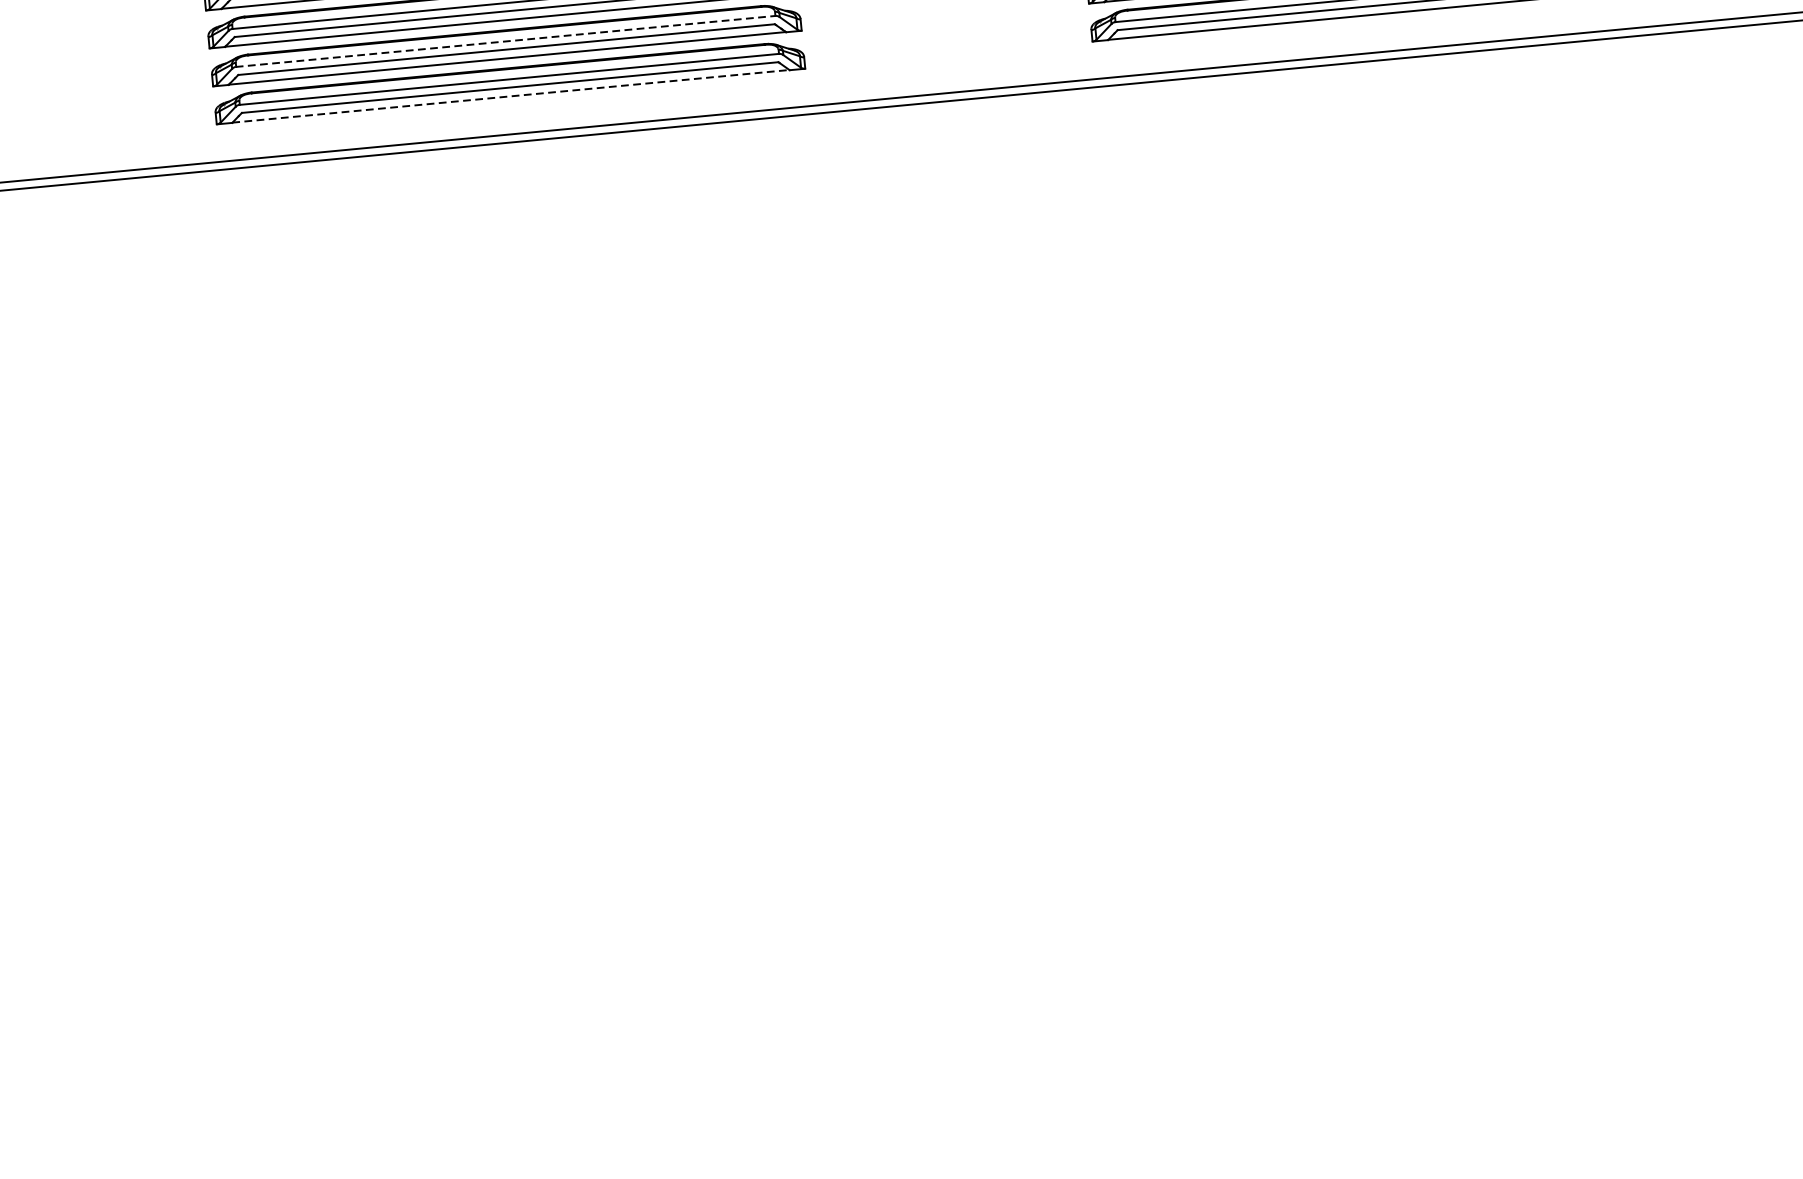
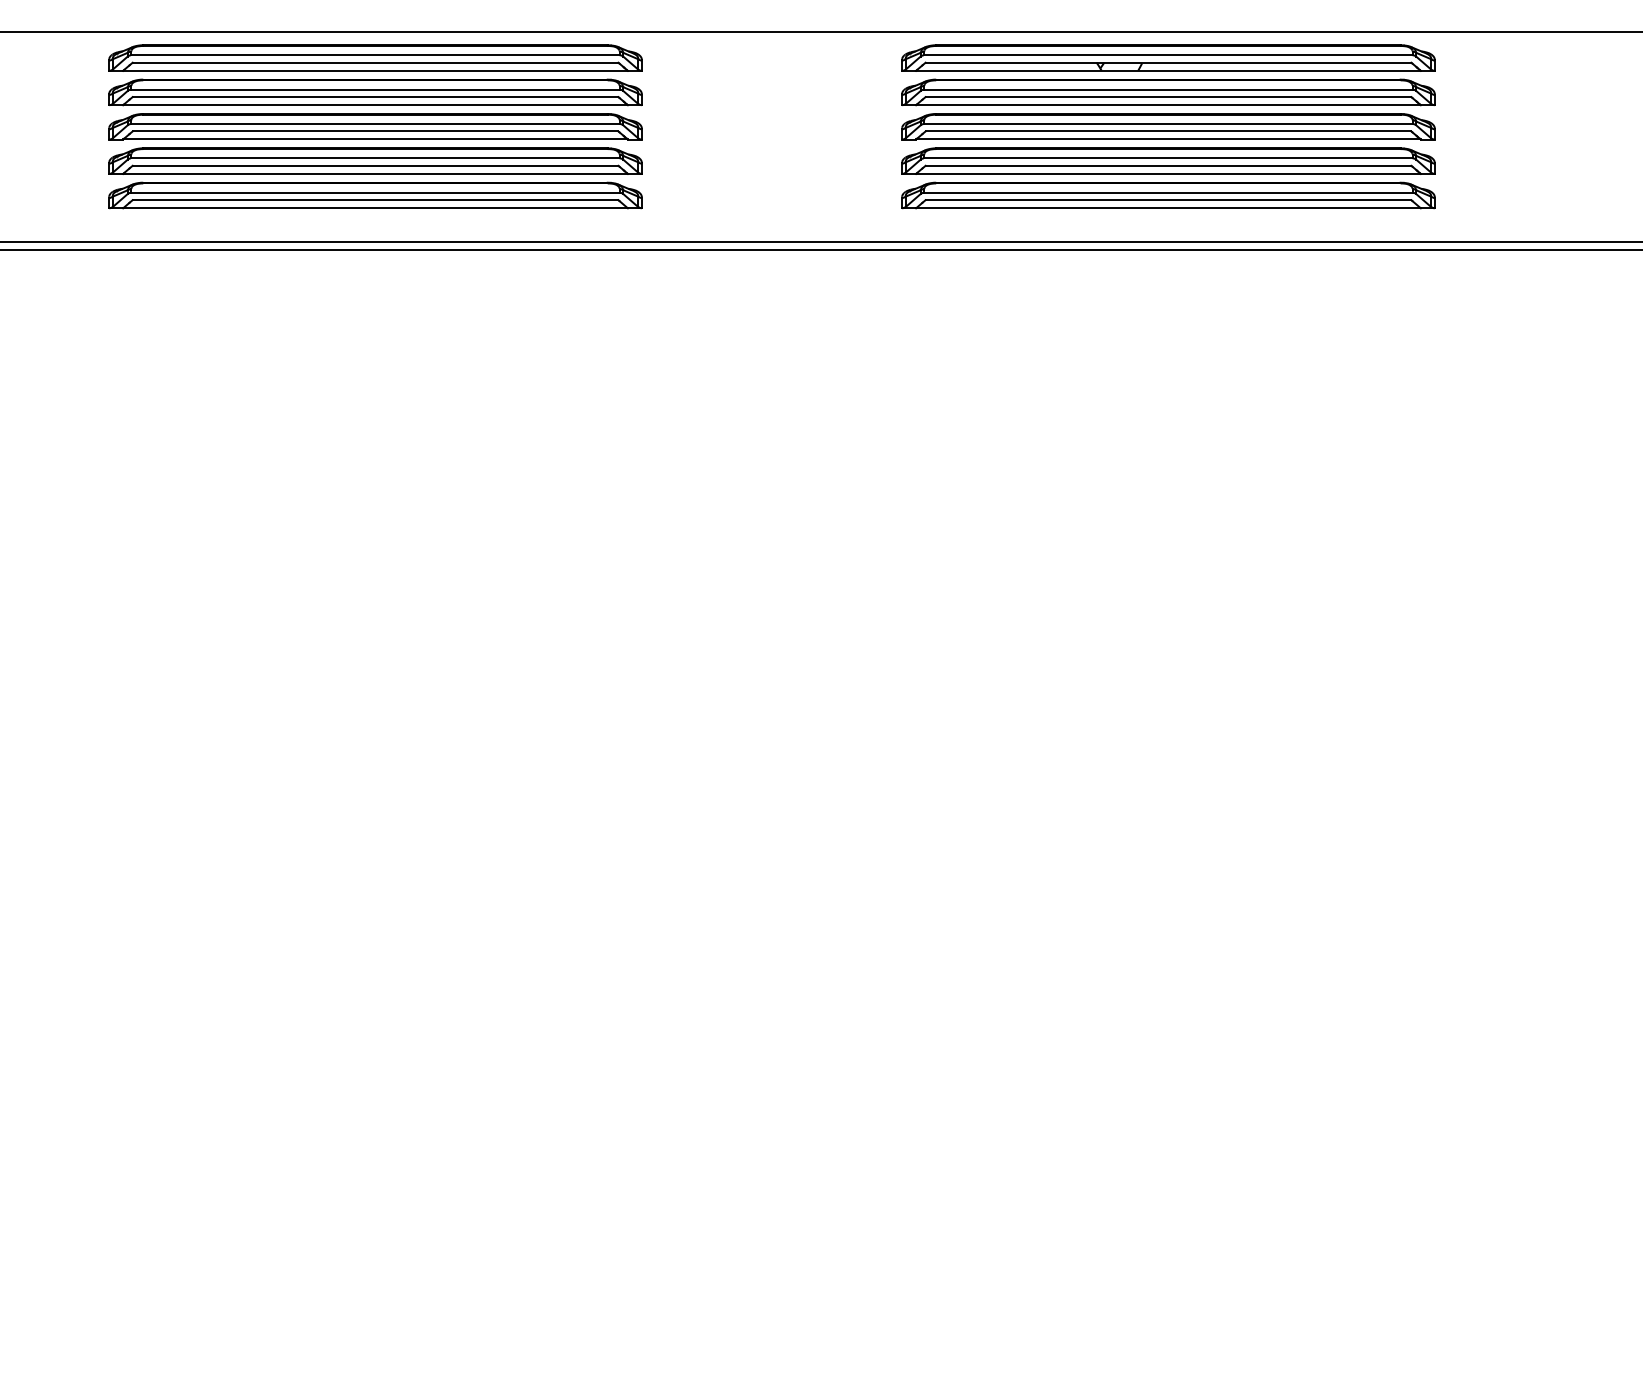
line: (505, 41) -> (375, 158), dashed -> solid
line: (512, 96) -> (376, 208), dashed -> solid

